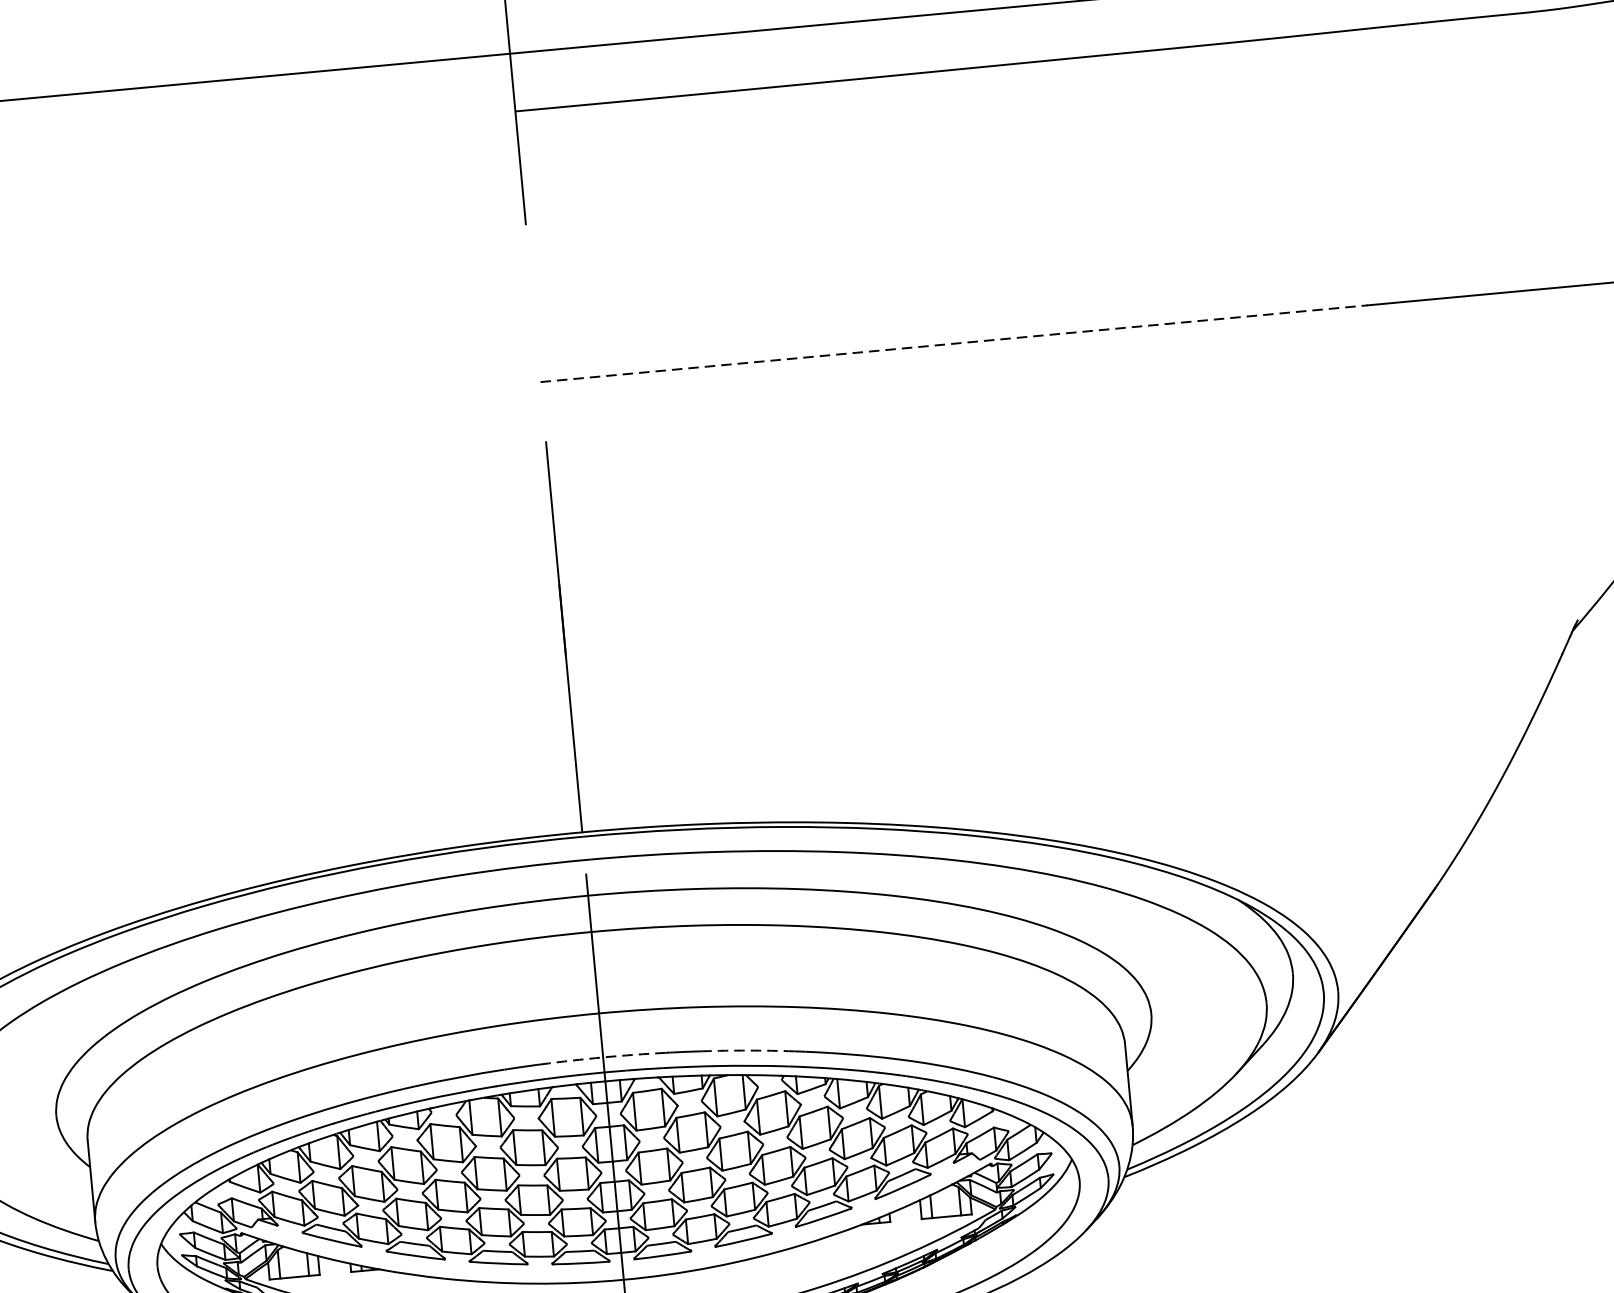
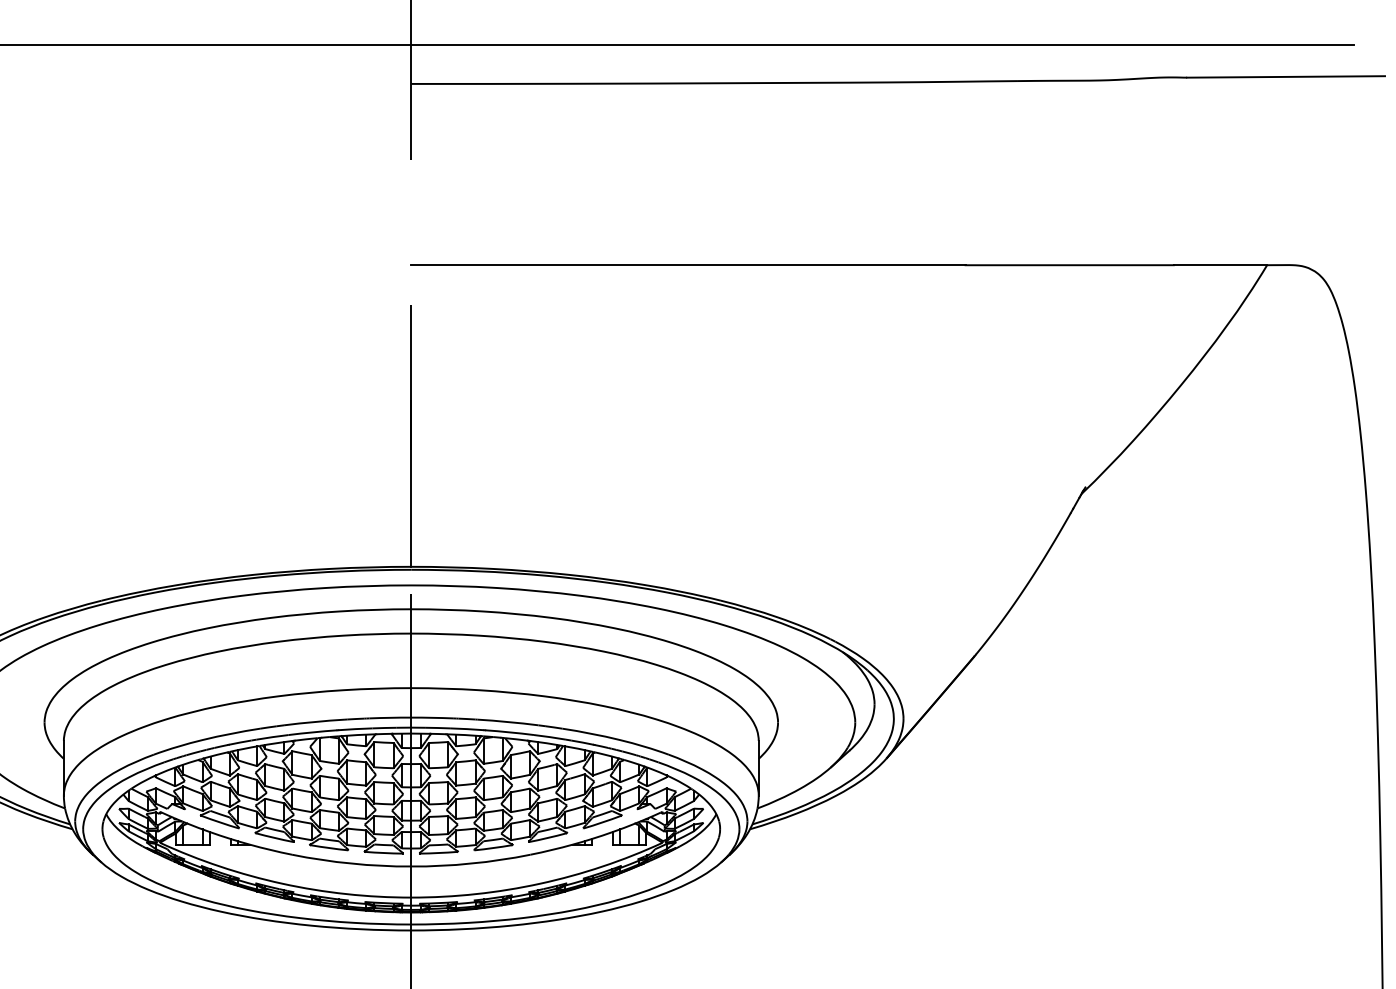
line: (954, 344) -> (688, 265), dashed -> solid
arc: (748, 1051) -> (508, 722), dashed -> solid
arc: (603, 1057) -> (411, 717), dashed -> solid

